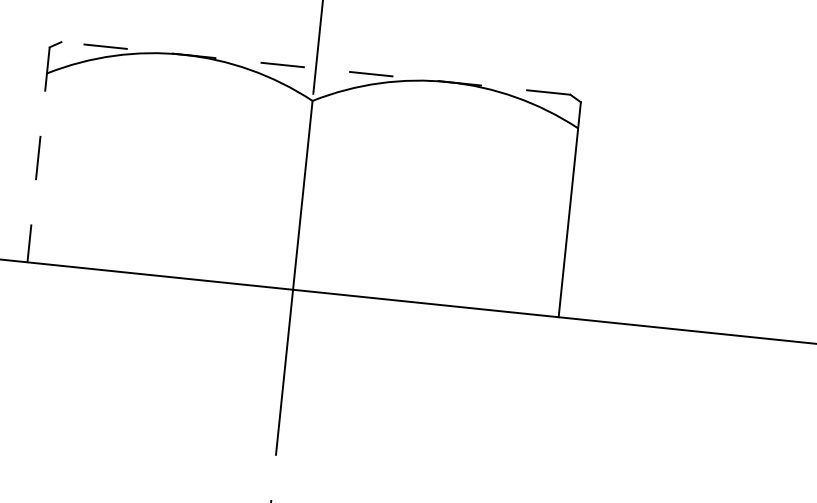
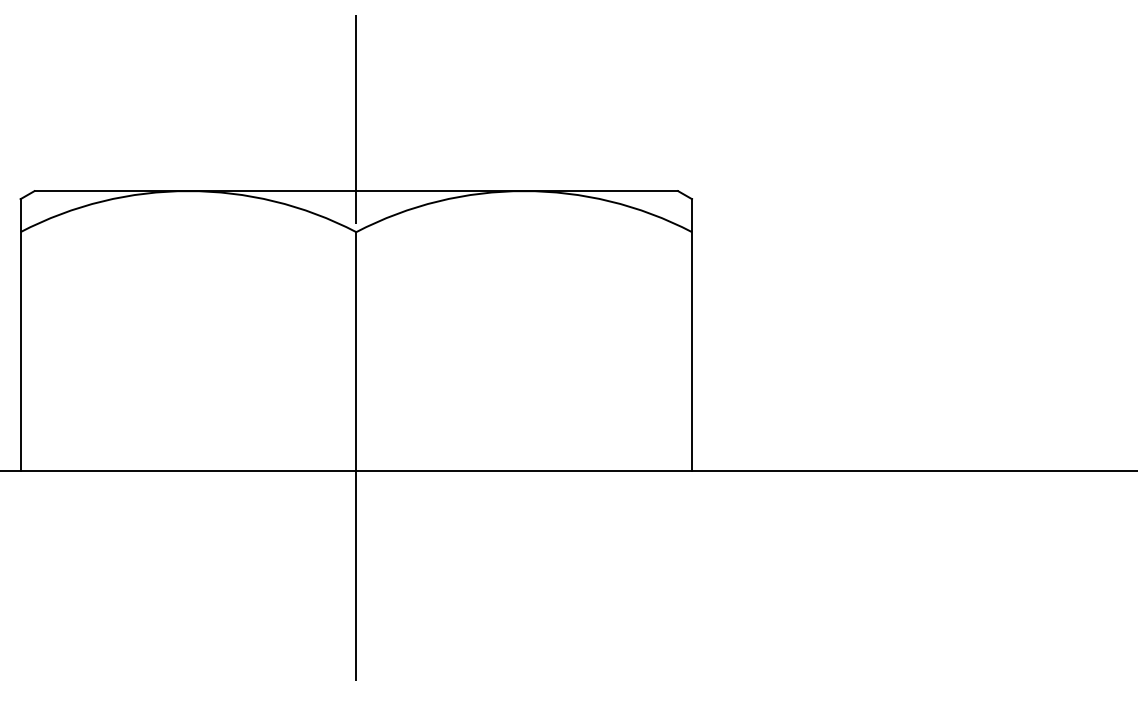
line: (316, 68) -> (356, 191), dashed -> solid
line: (38, 155) -> (20, 335), dashed -> solid

